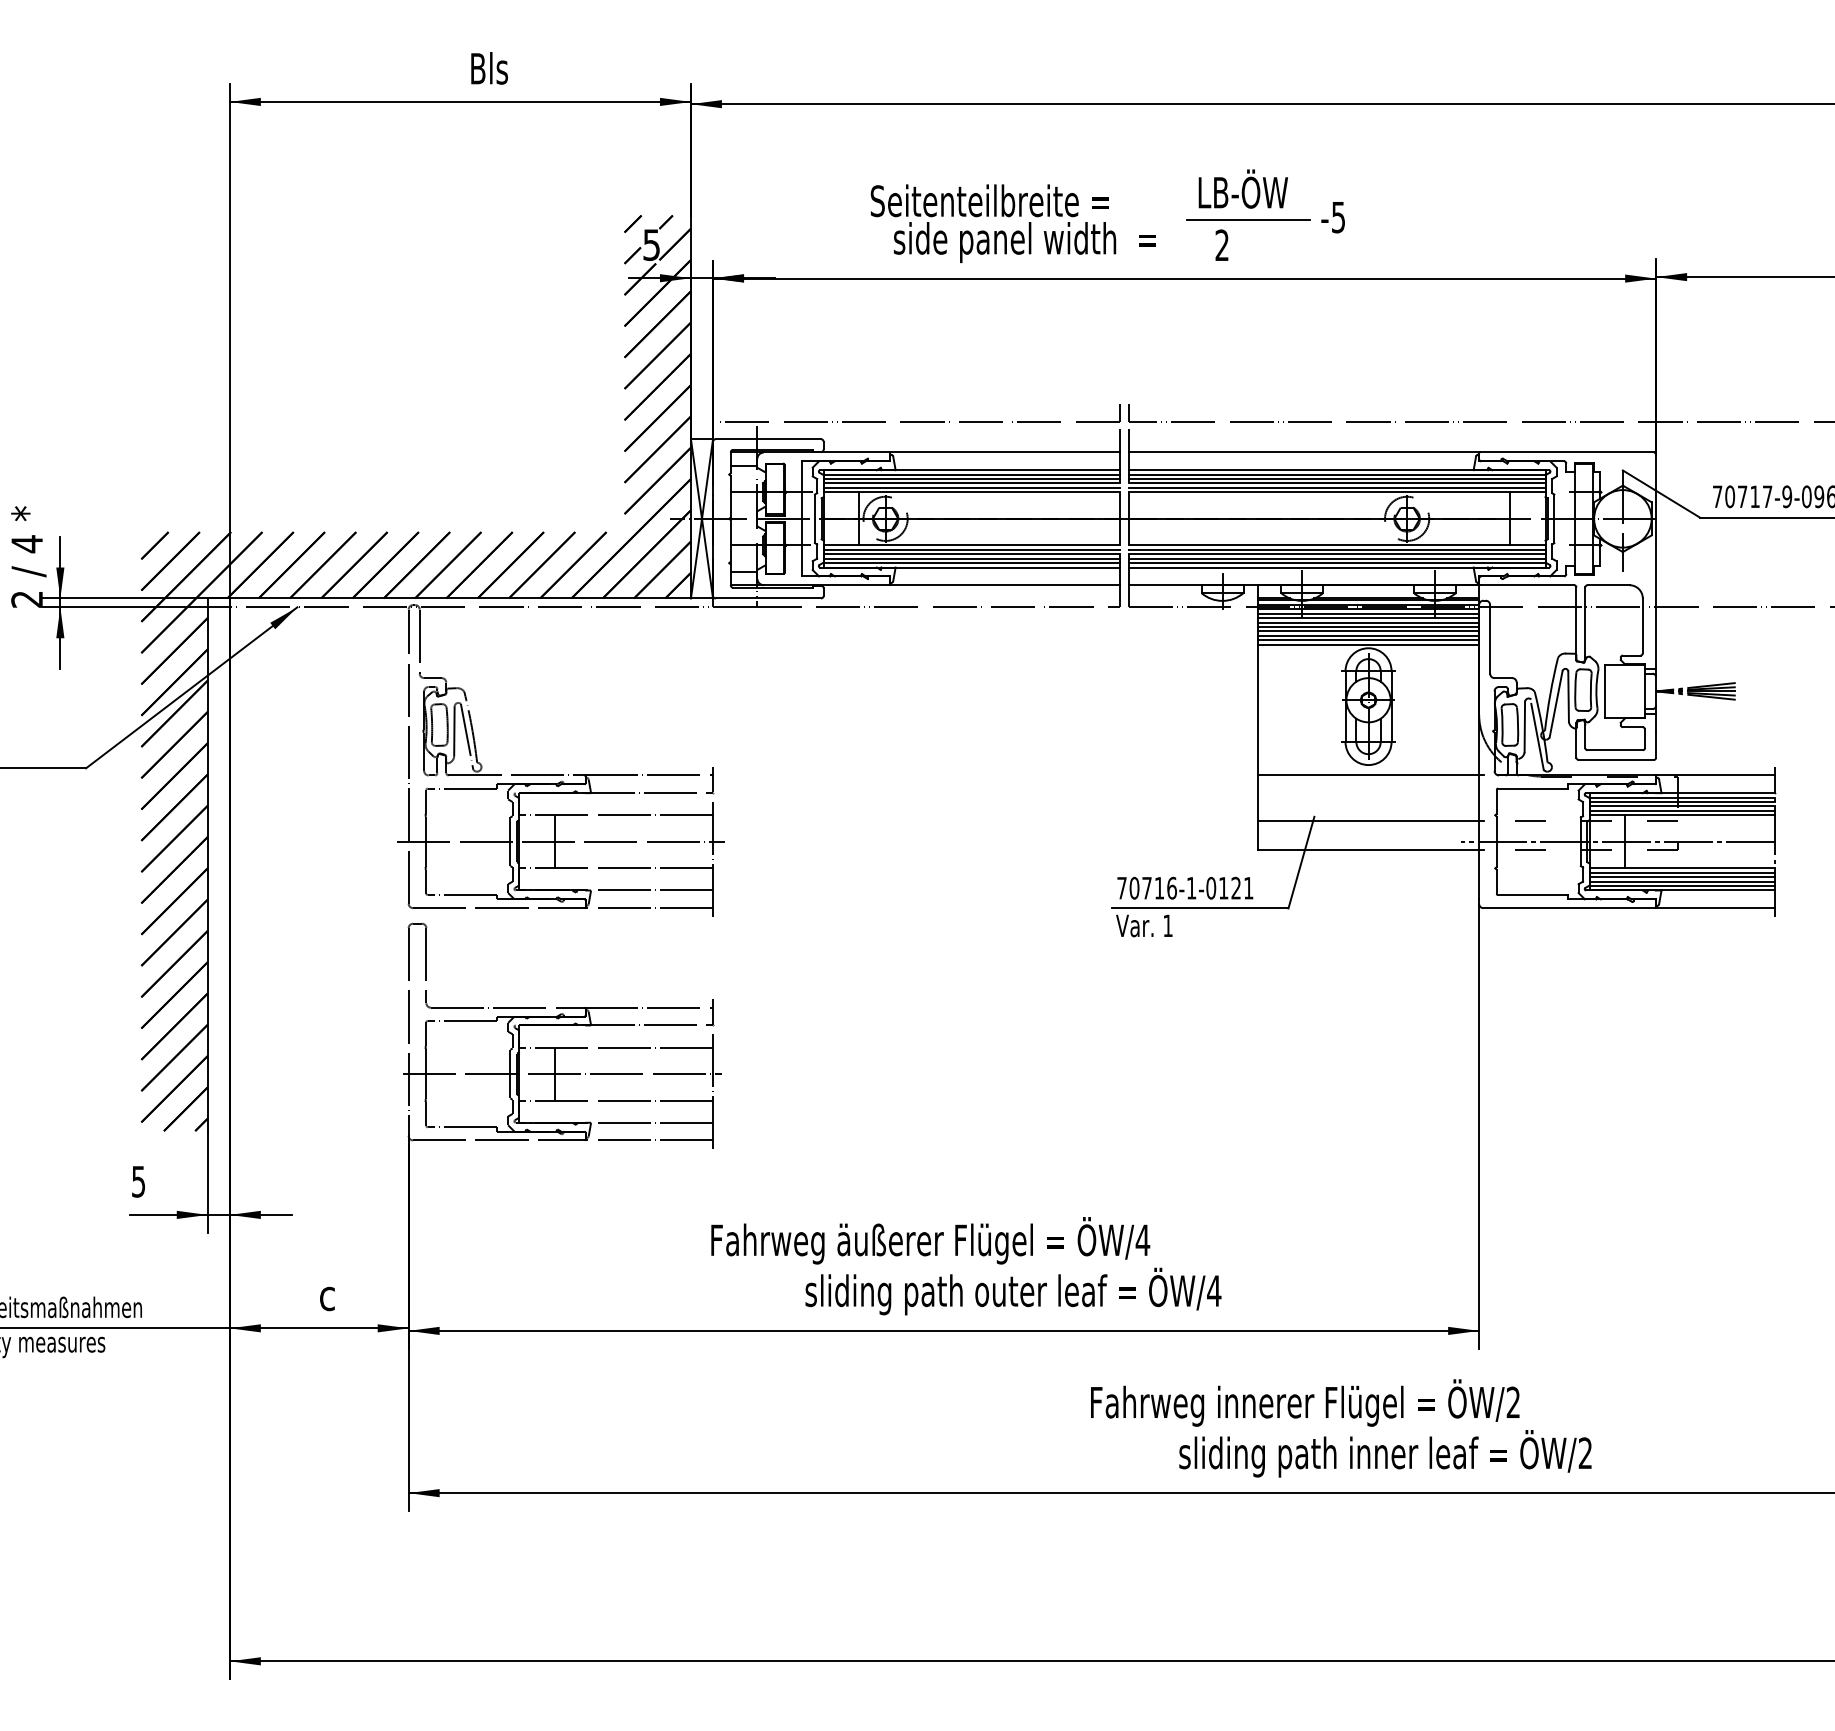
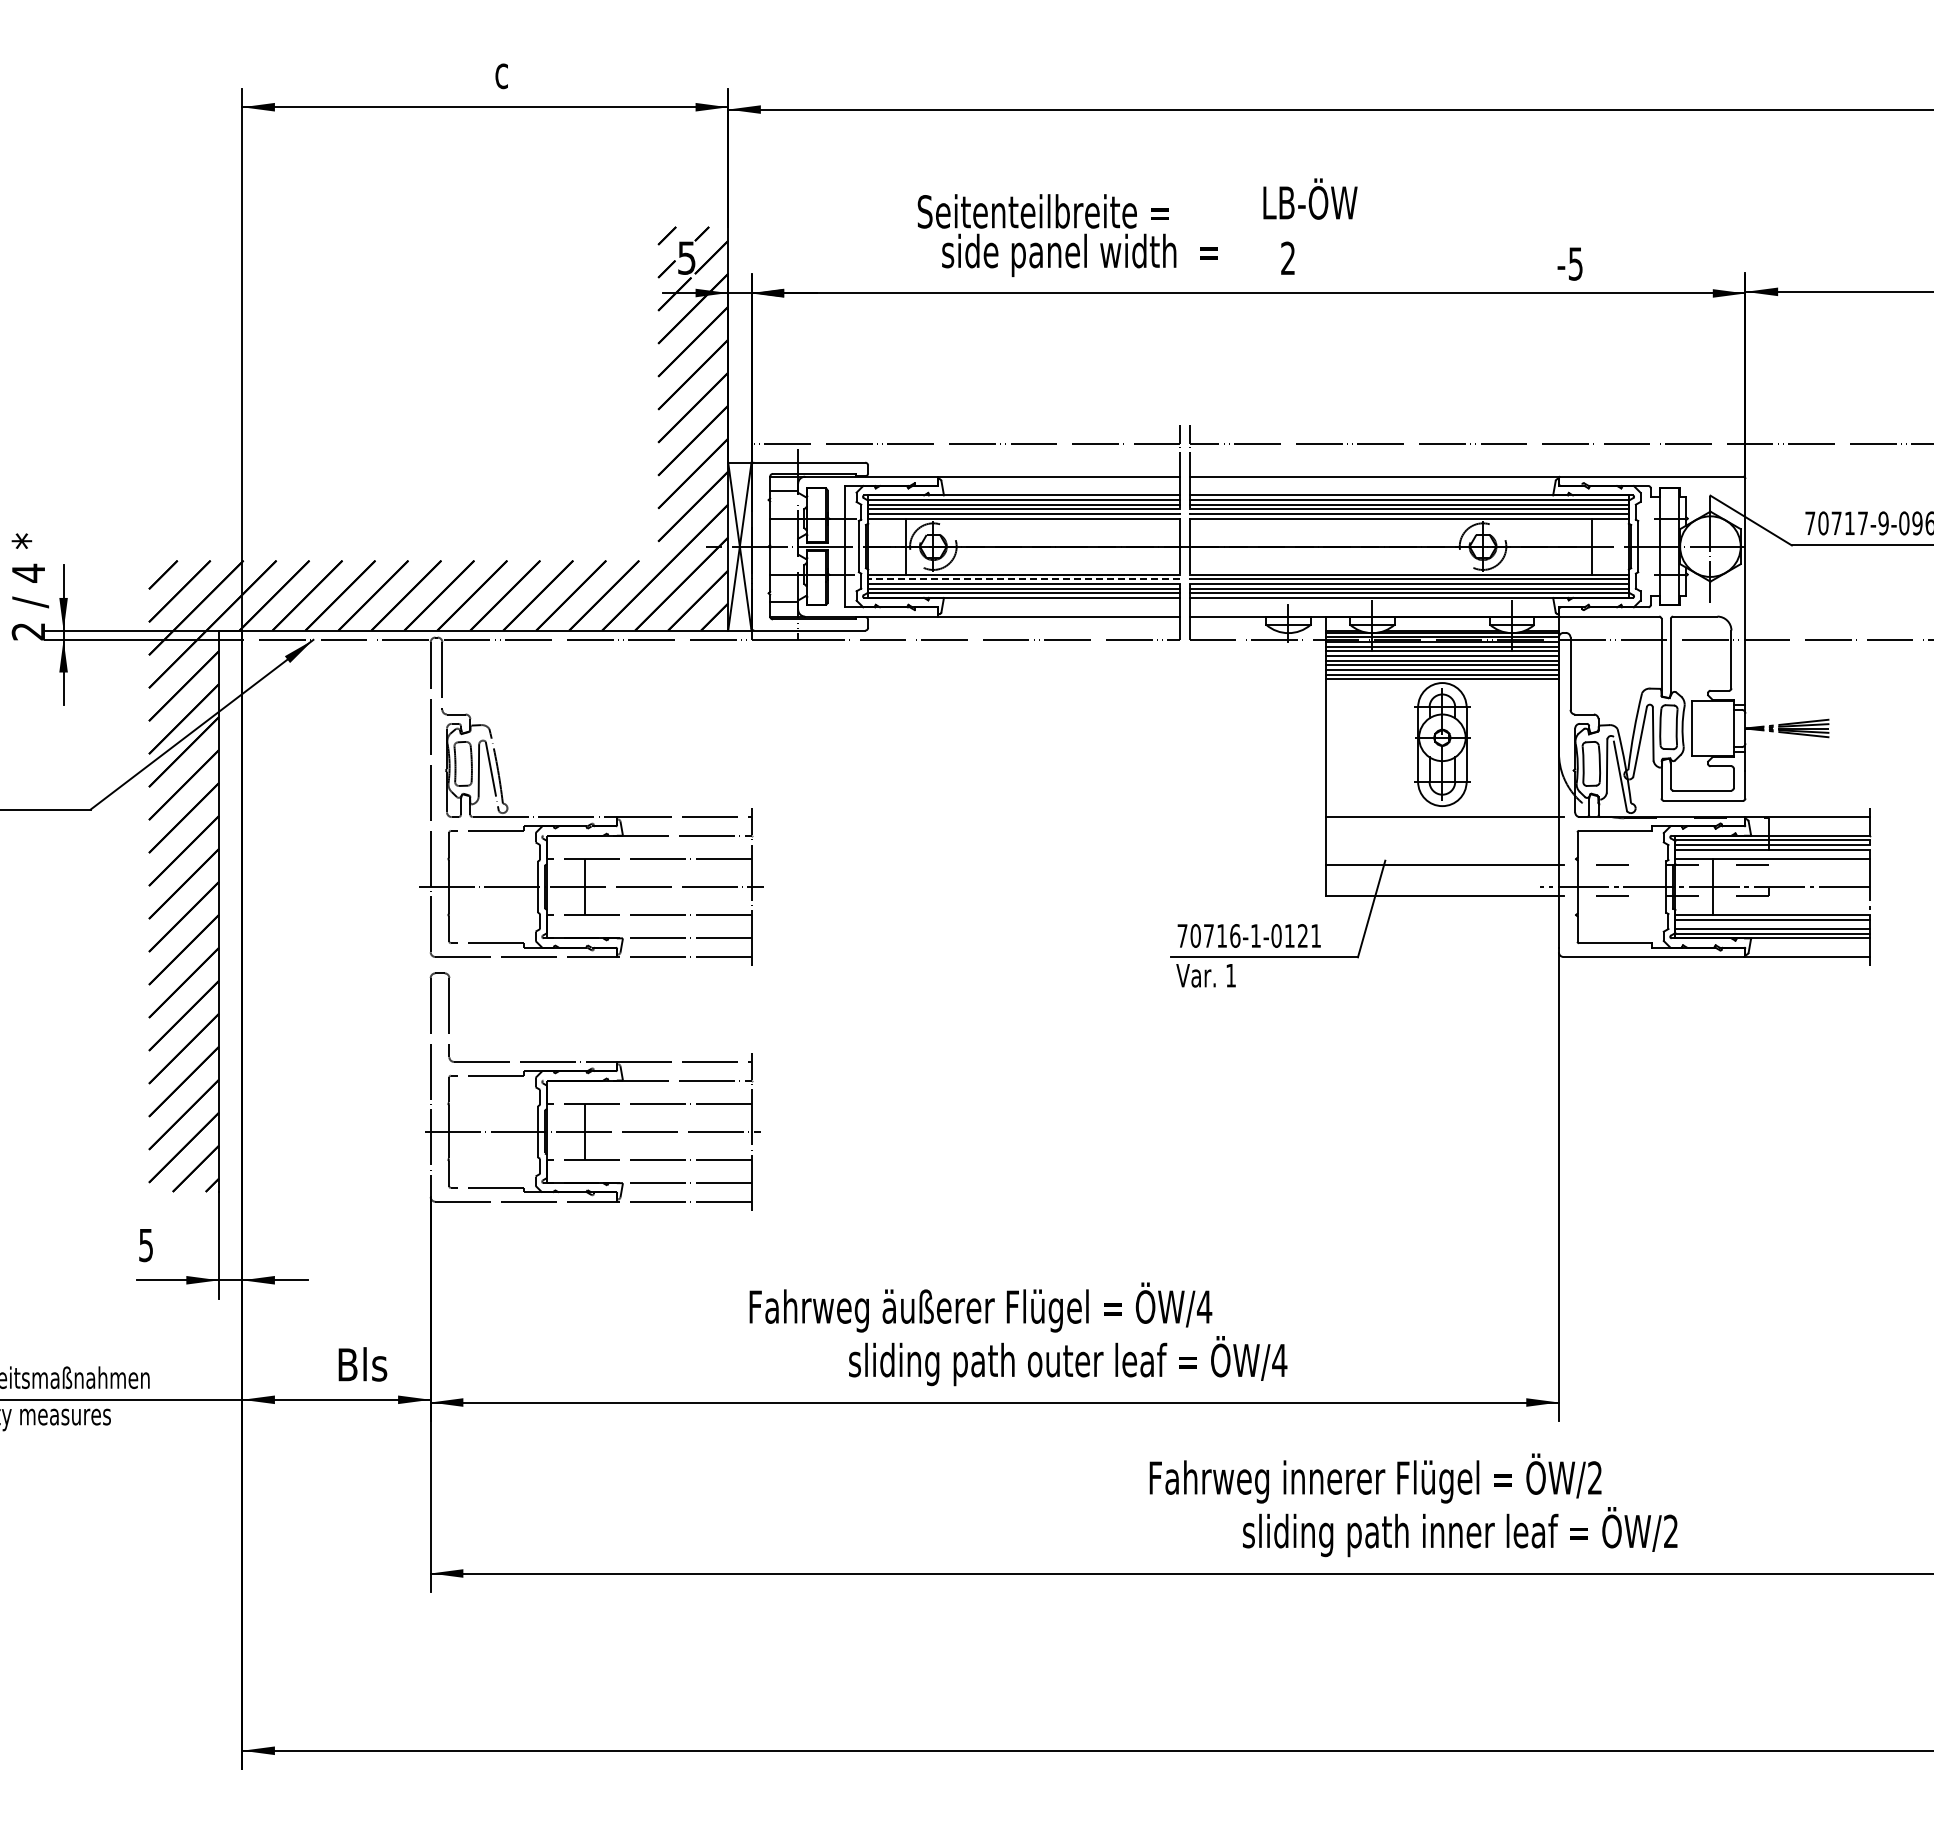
text: (489, 68) -> (515, 71), Bls -> c
text: (1332, 216) -> (1569, 263), moved
line: (1248, 219) -> (1315, 231), removed
line: (971, 550) -> (1023, 579), solid -> dashed
line: (1681, 810) -> (1772, 854), removed
line: (1681, 877) -> (1772, 924), removed
text: (343, 1294) -> (362, 1364), c -> Bls

